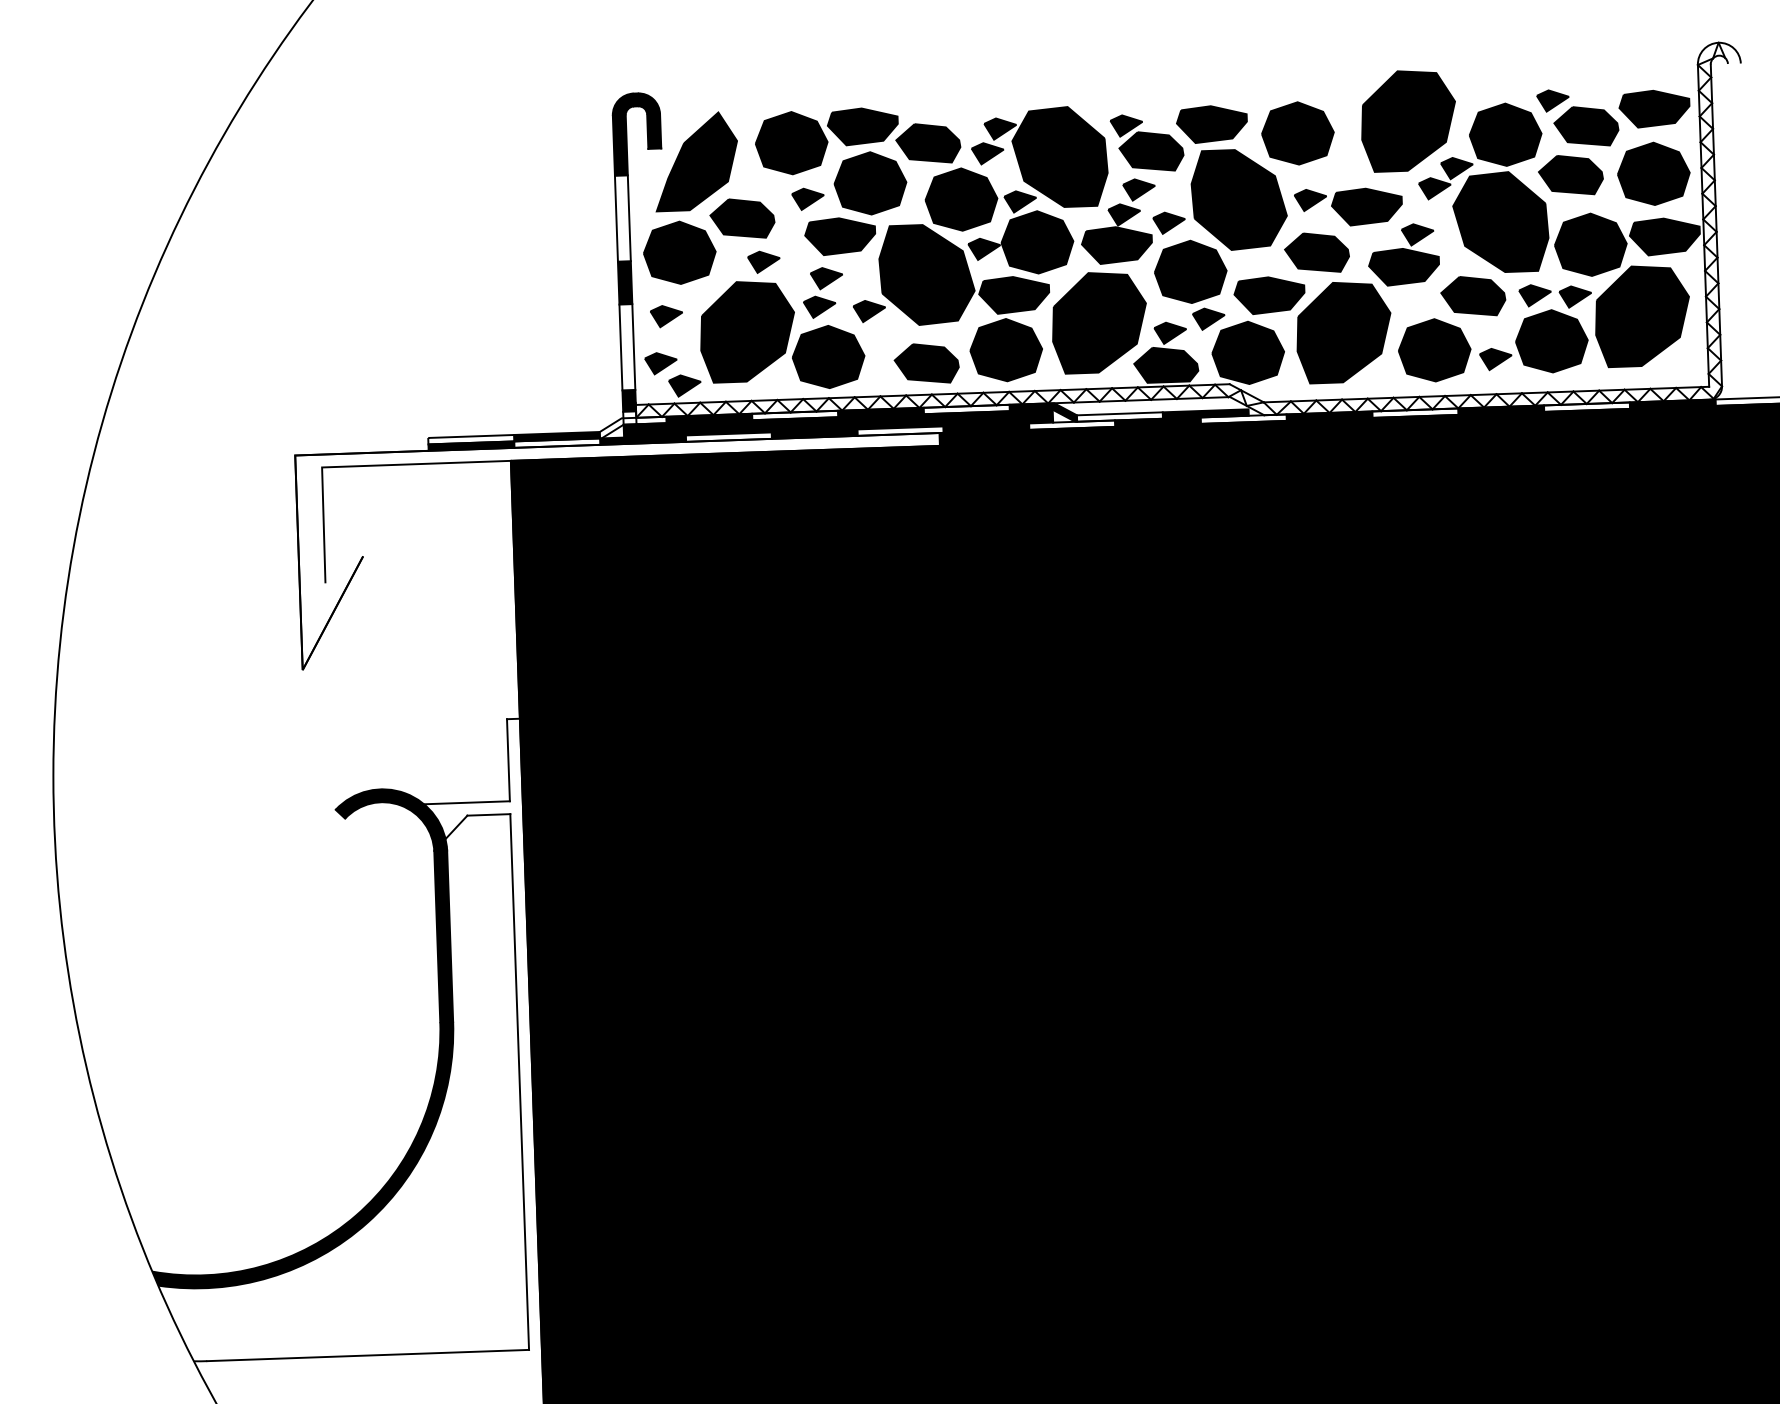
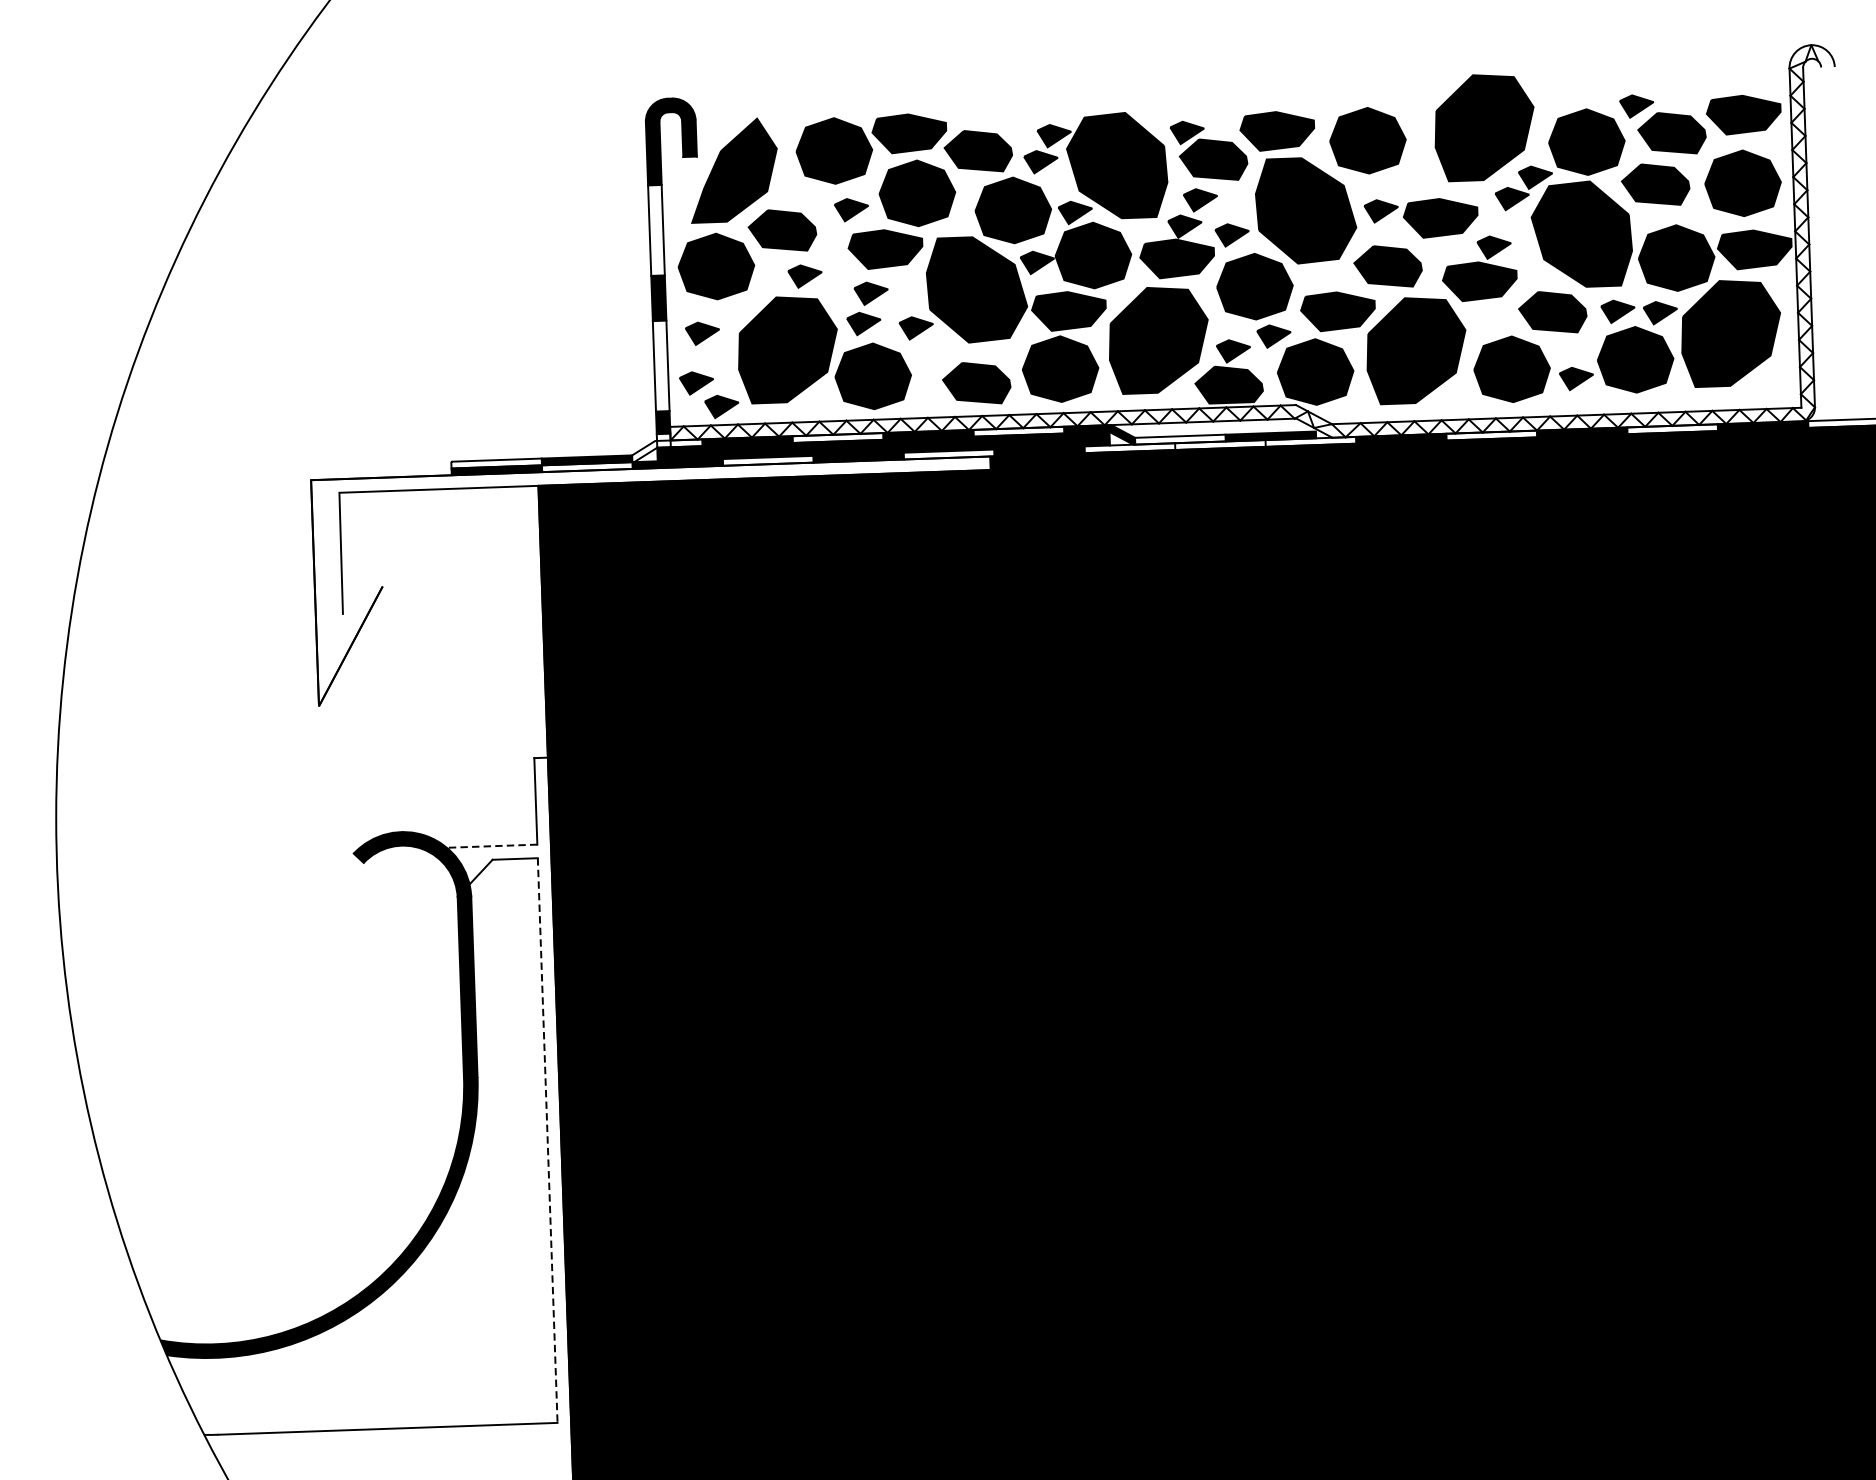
fill: (1157, 421) -> (1219, 444), removed
line: (466, 802) -> (491, 845), solid -> dashed
line: (519, 1082) -> (547, 1141), solid -> dashed

